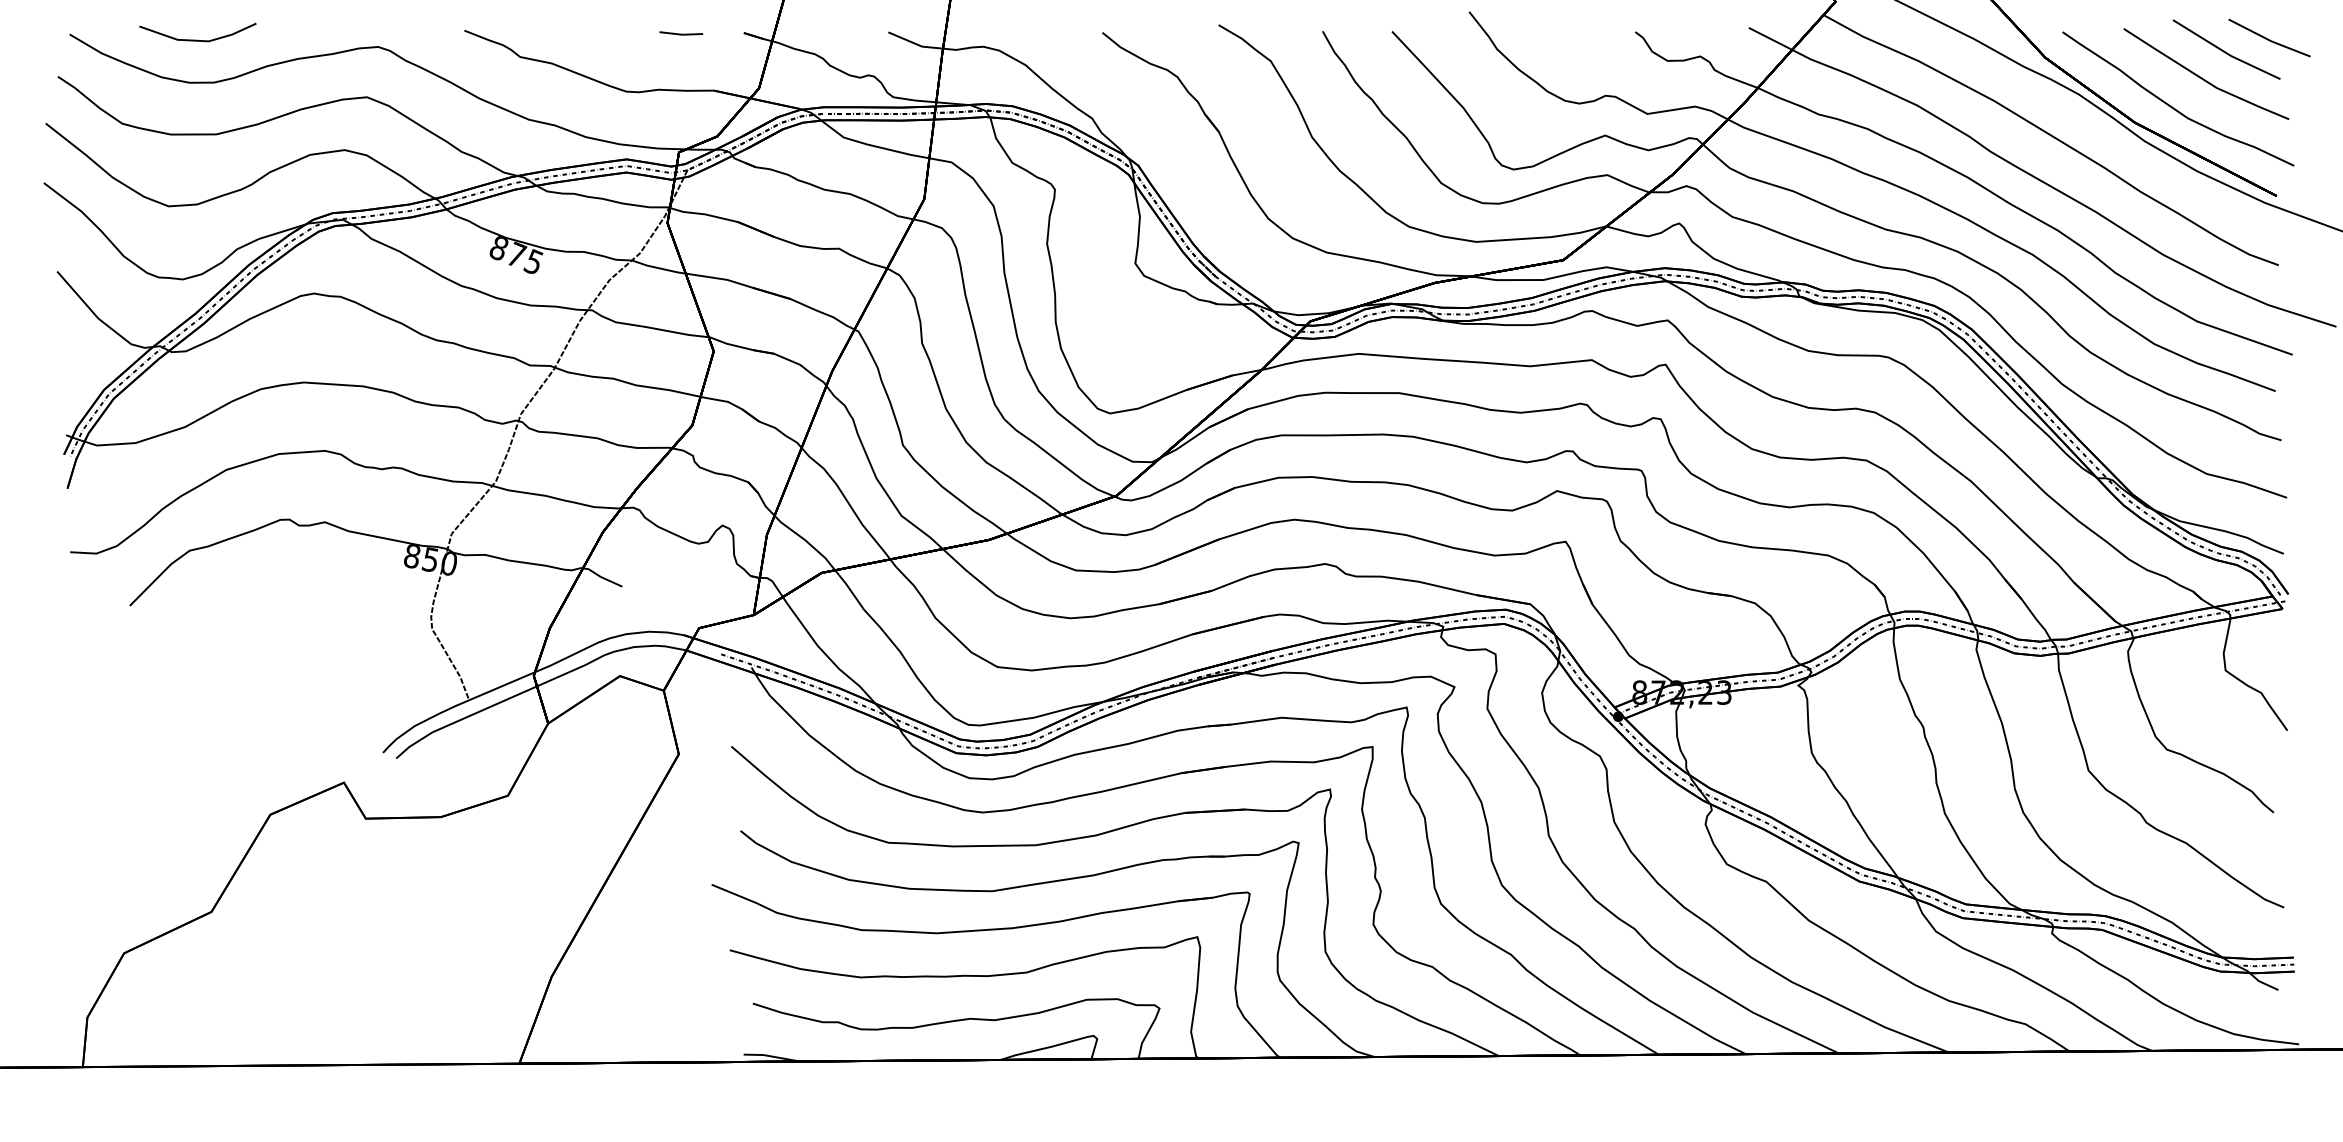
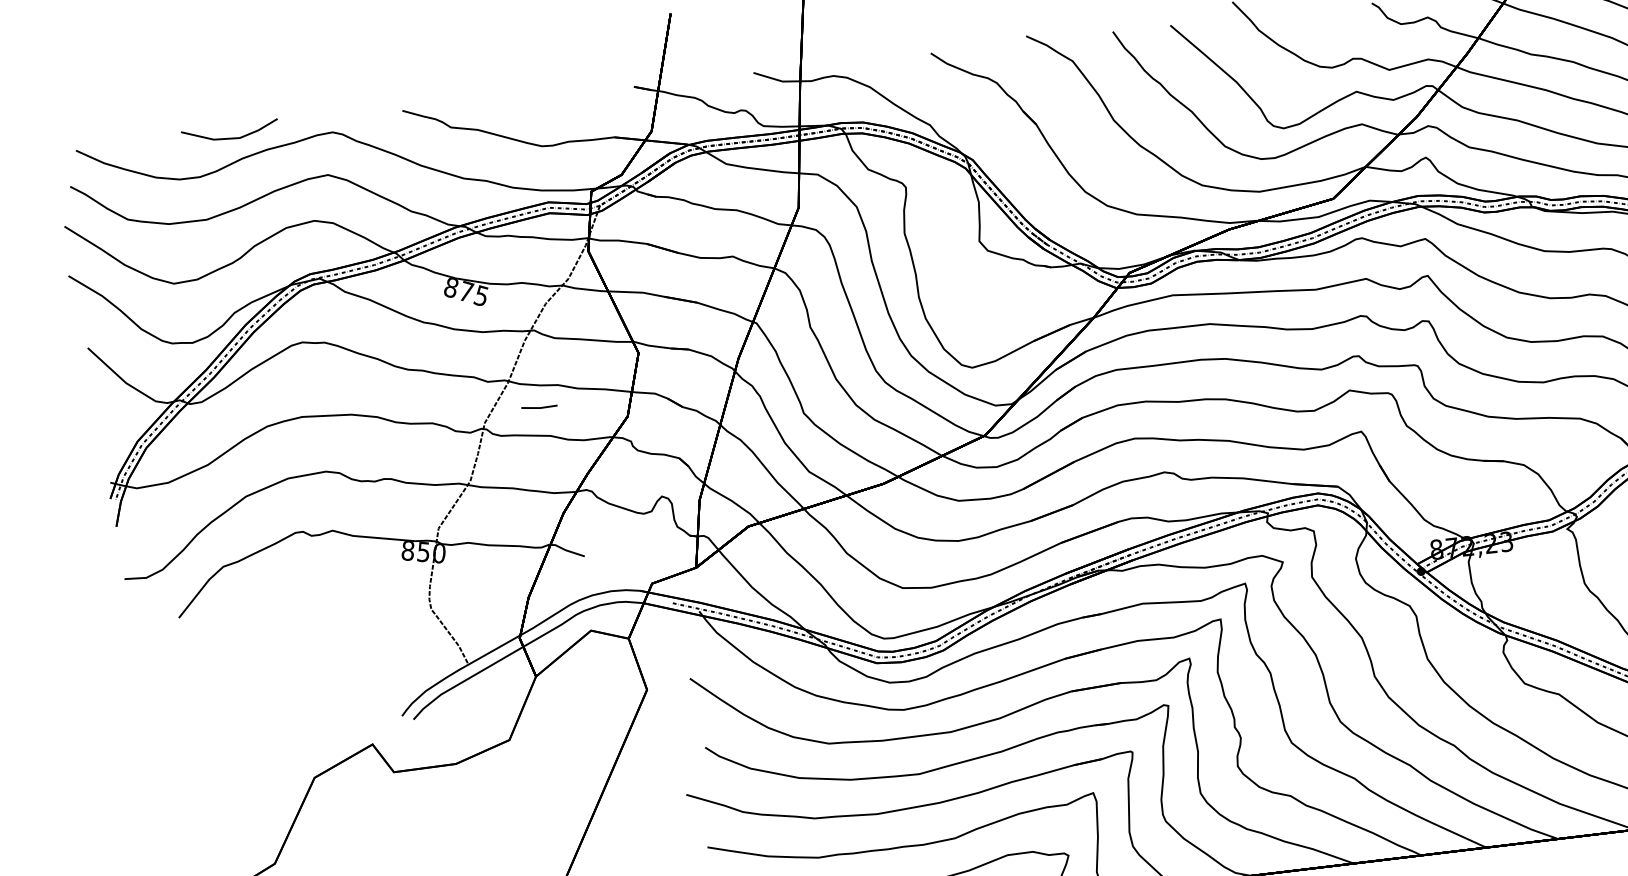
line: (681, 33) -> (539, 407), moved
line: (197, 39) -> (230, 137), moved

